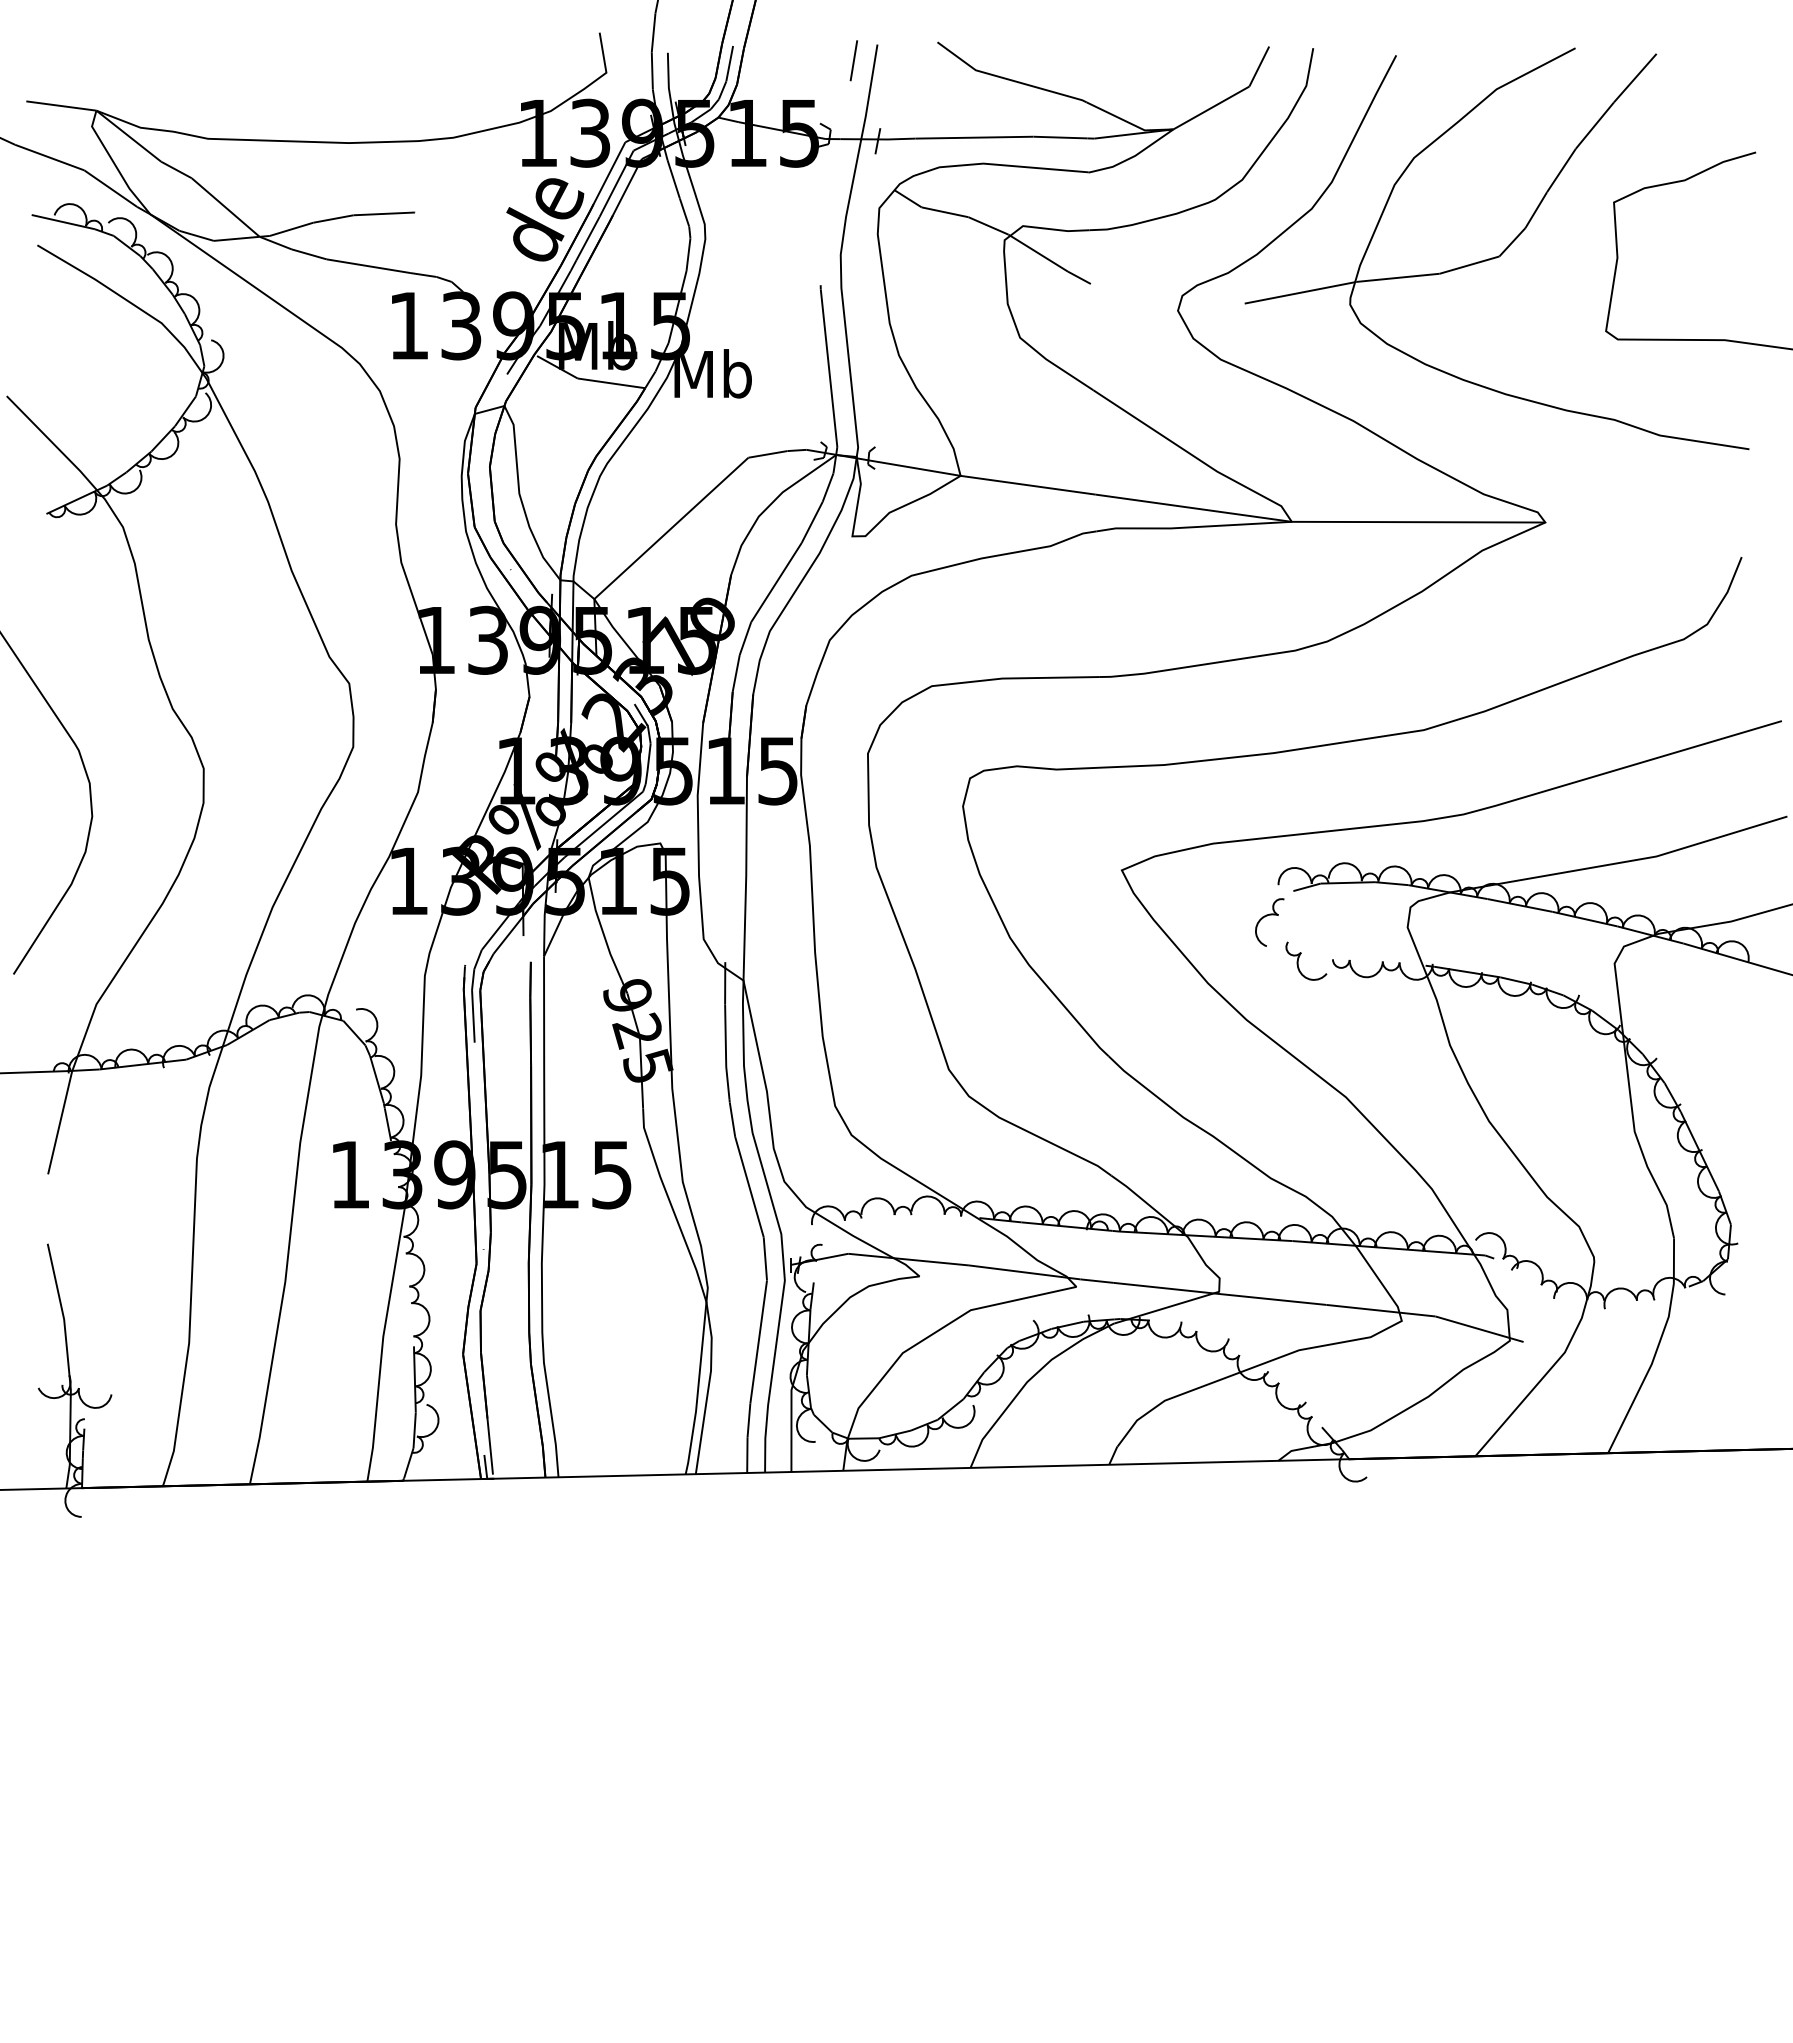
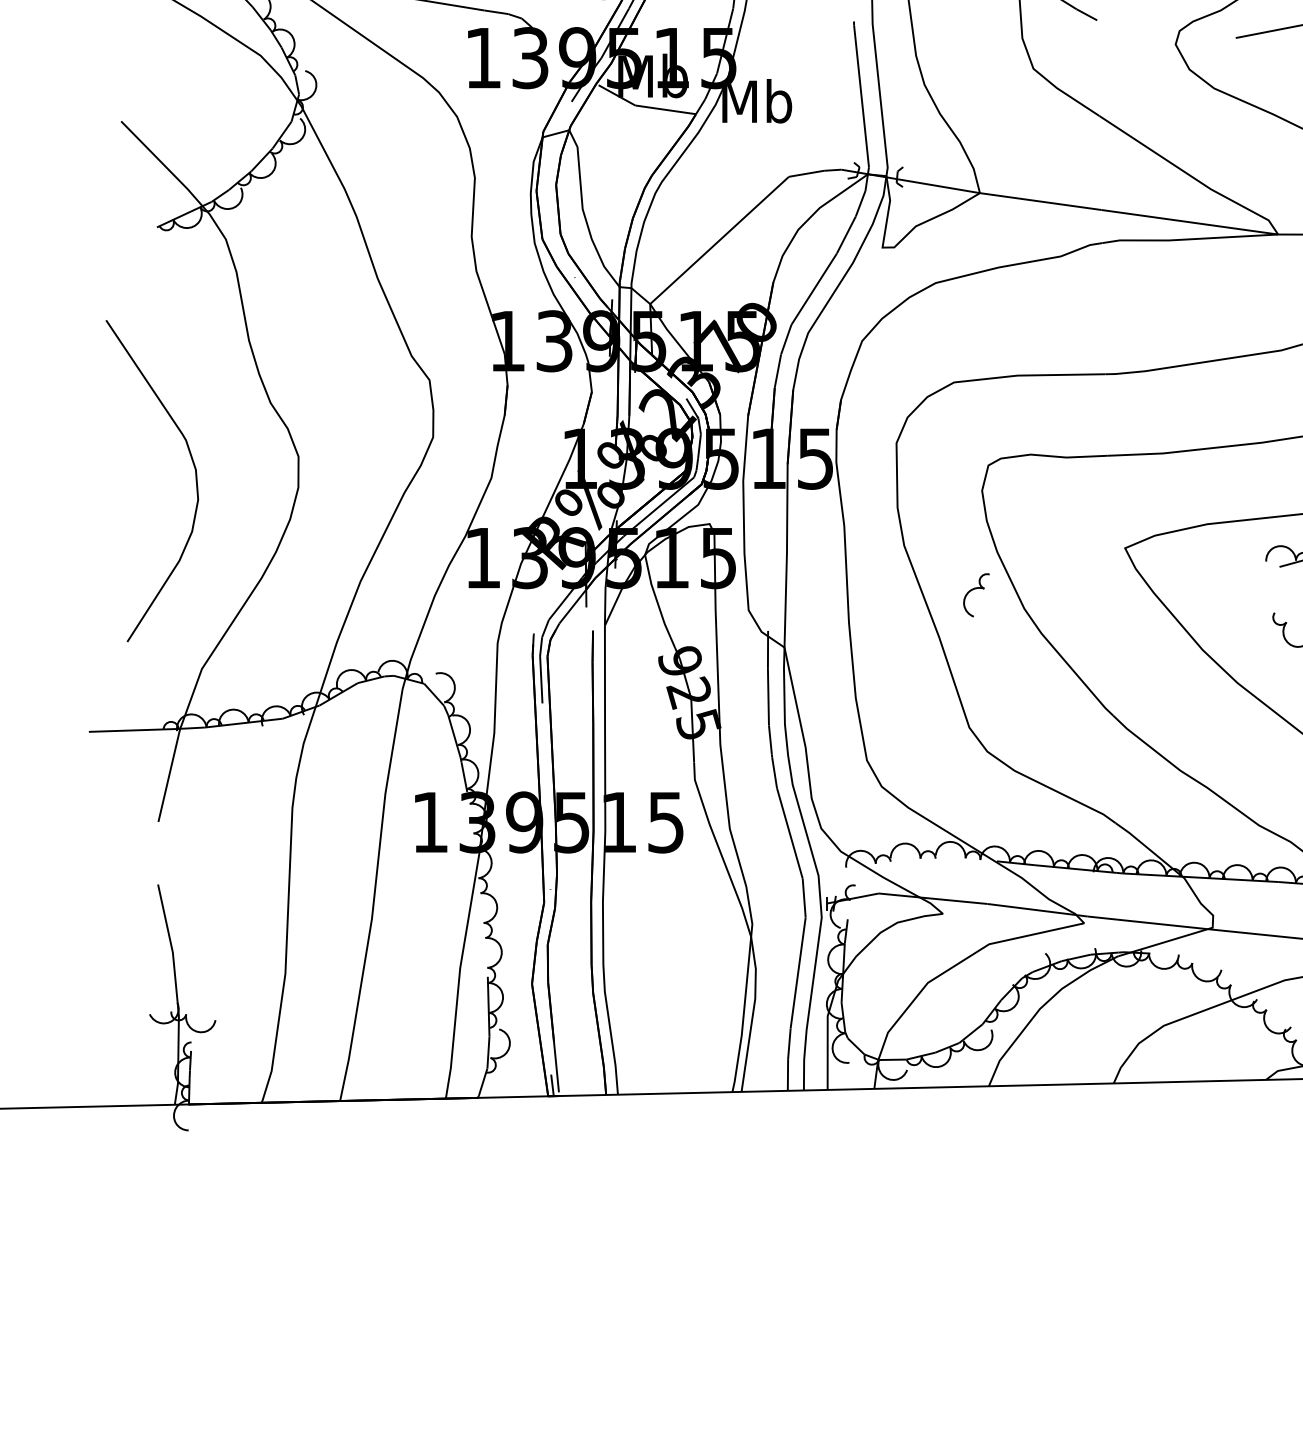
part: (1267, 916) -> (974, 589), moved

